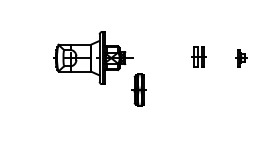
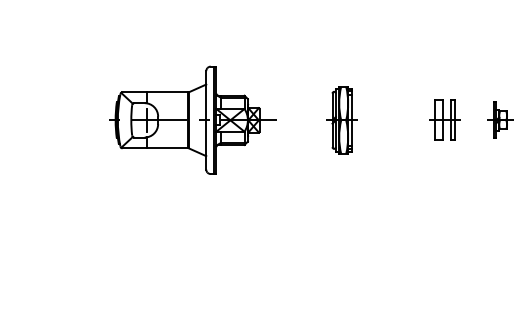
part: (198, 56) -> (444, 118), moved
part: (138, 89) -> (340, 118), moved

